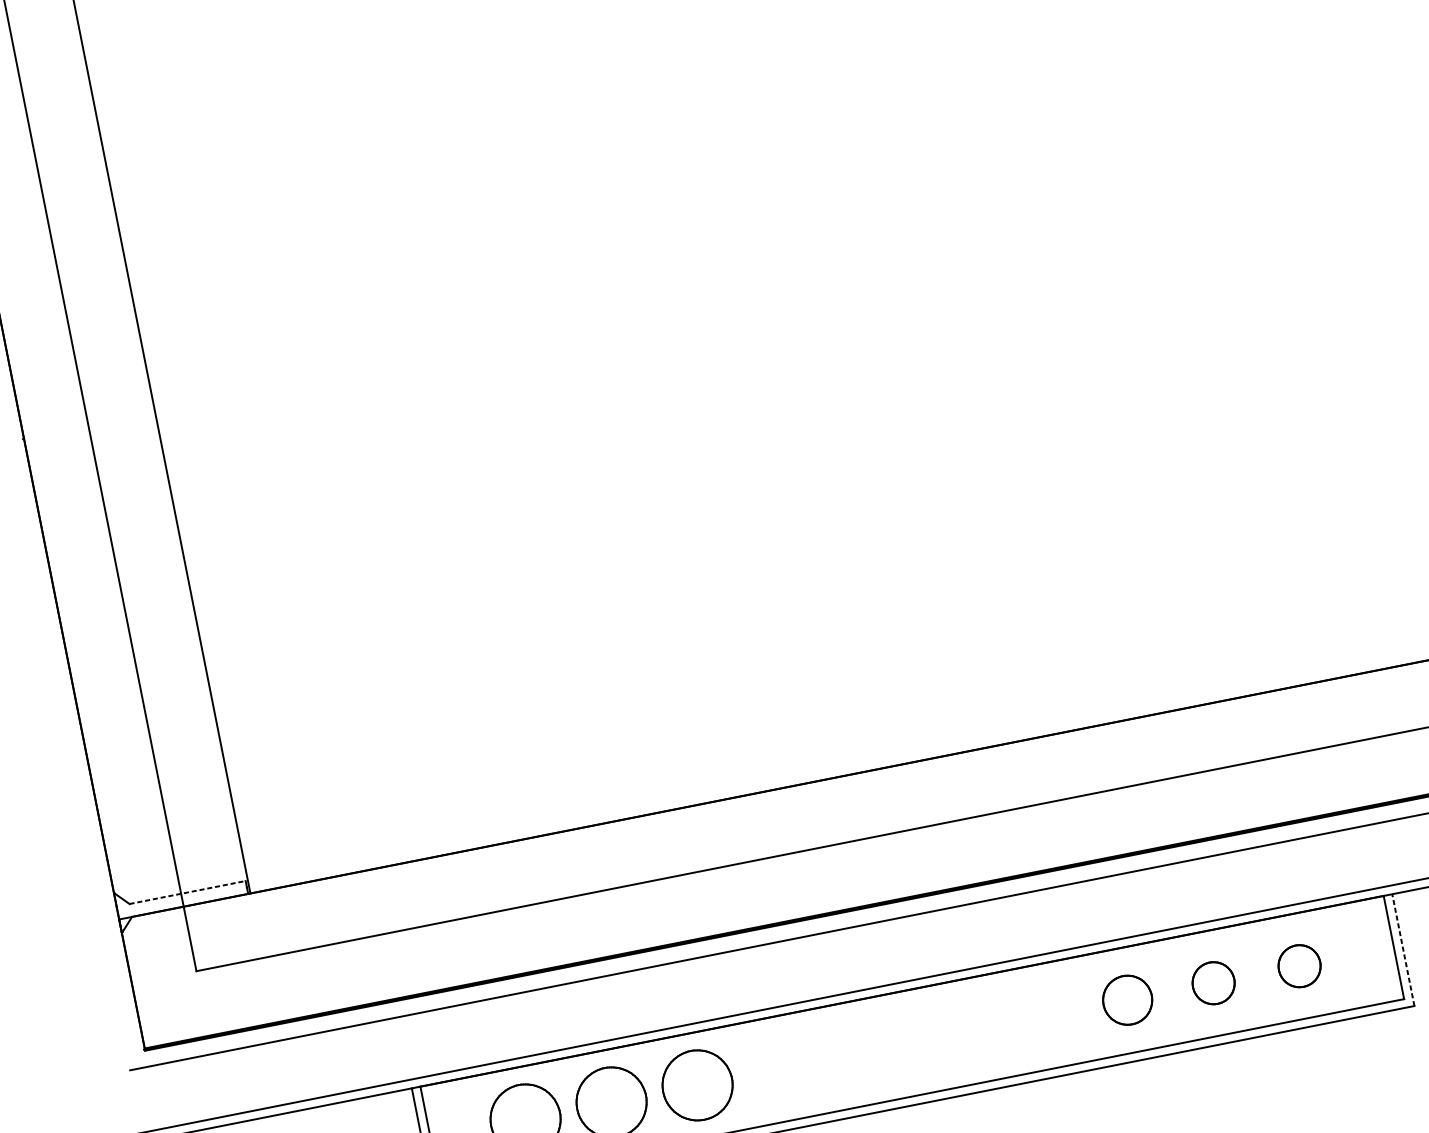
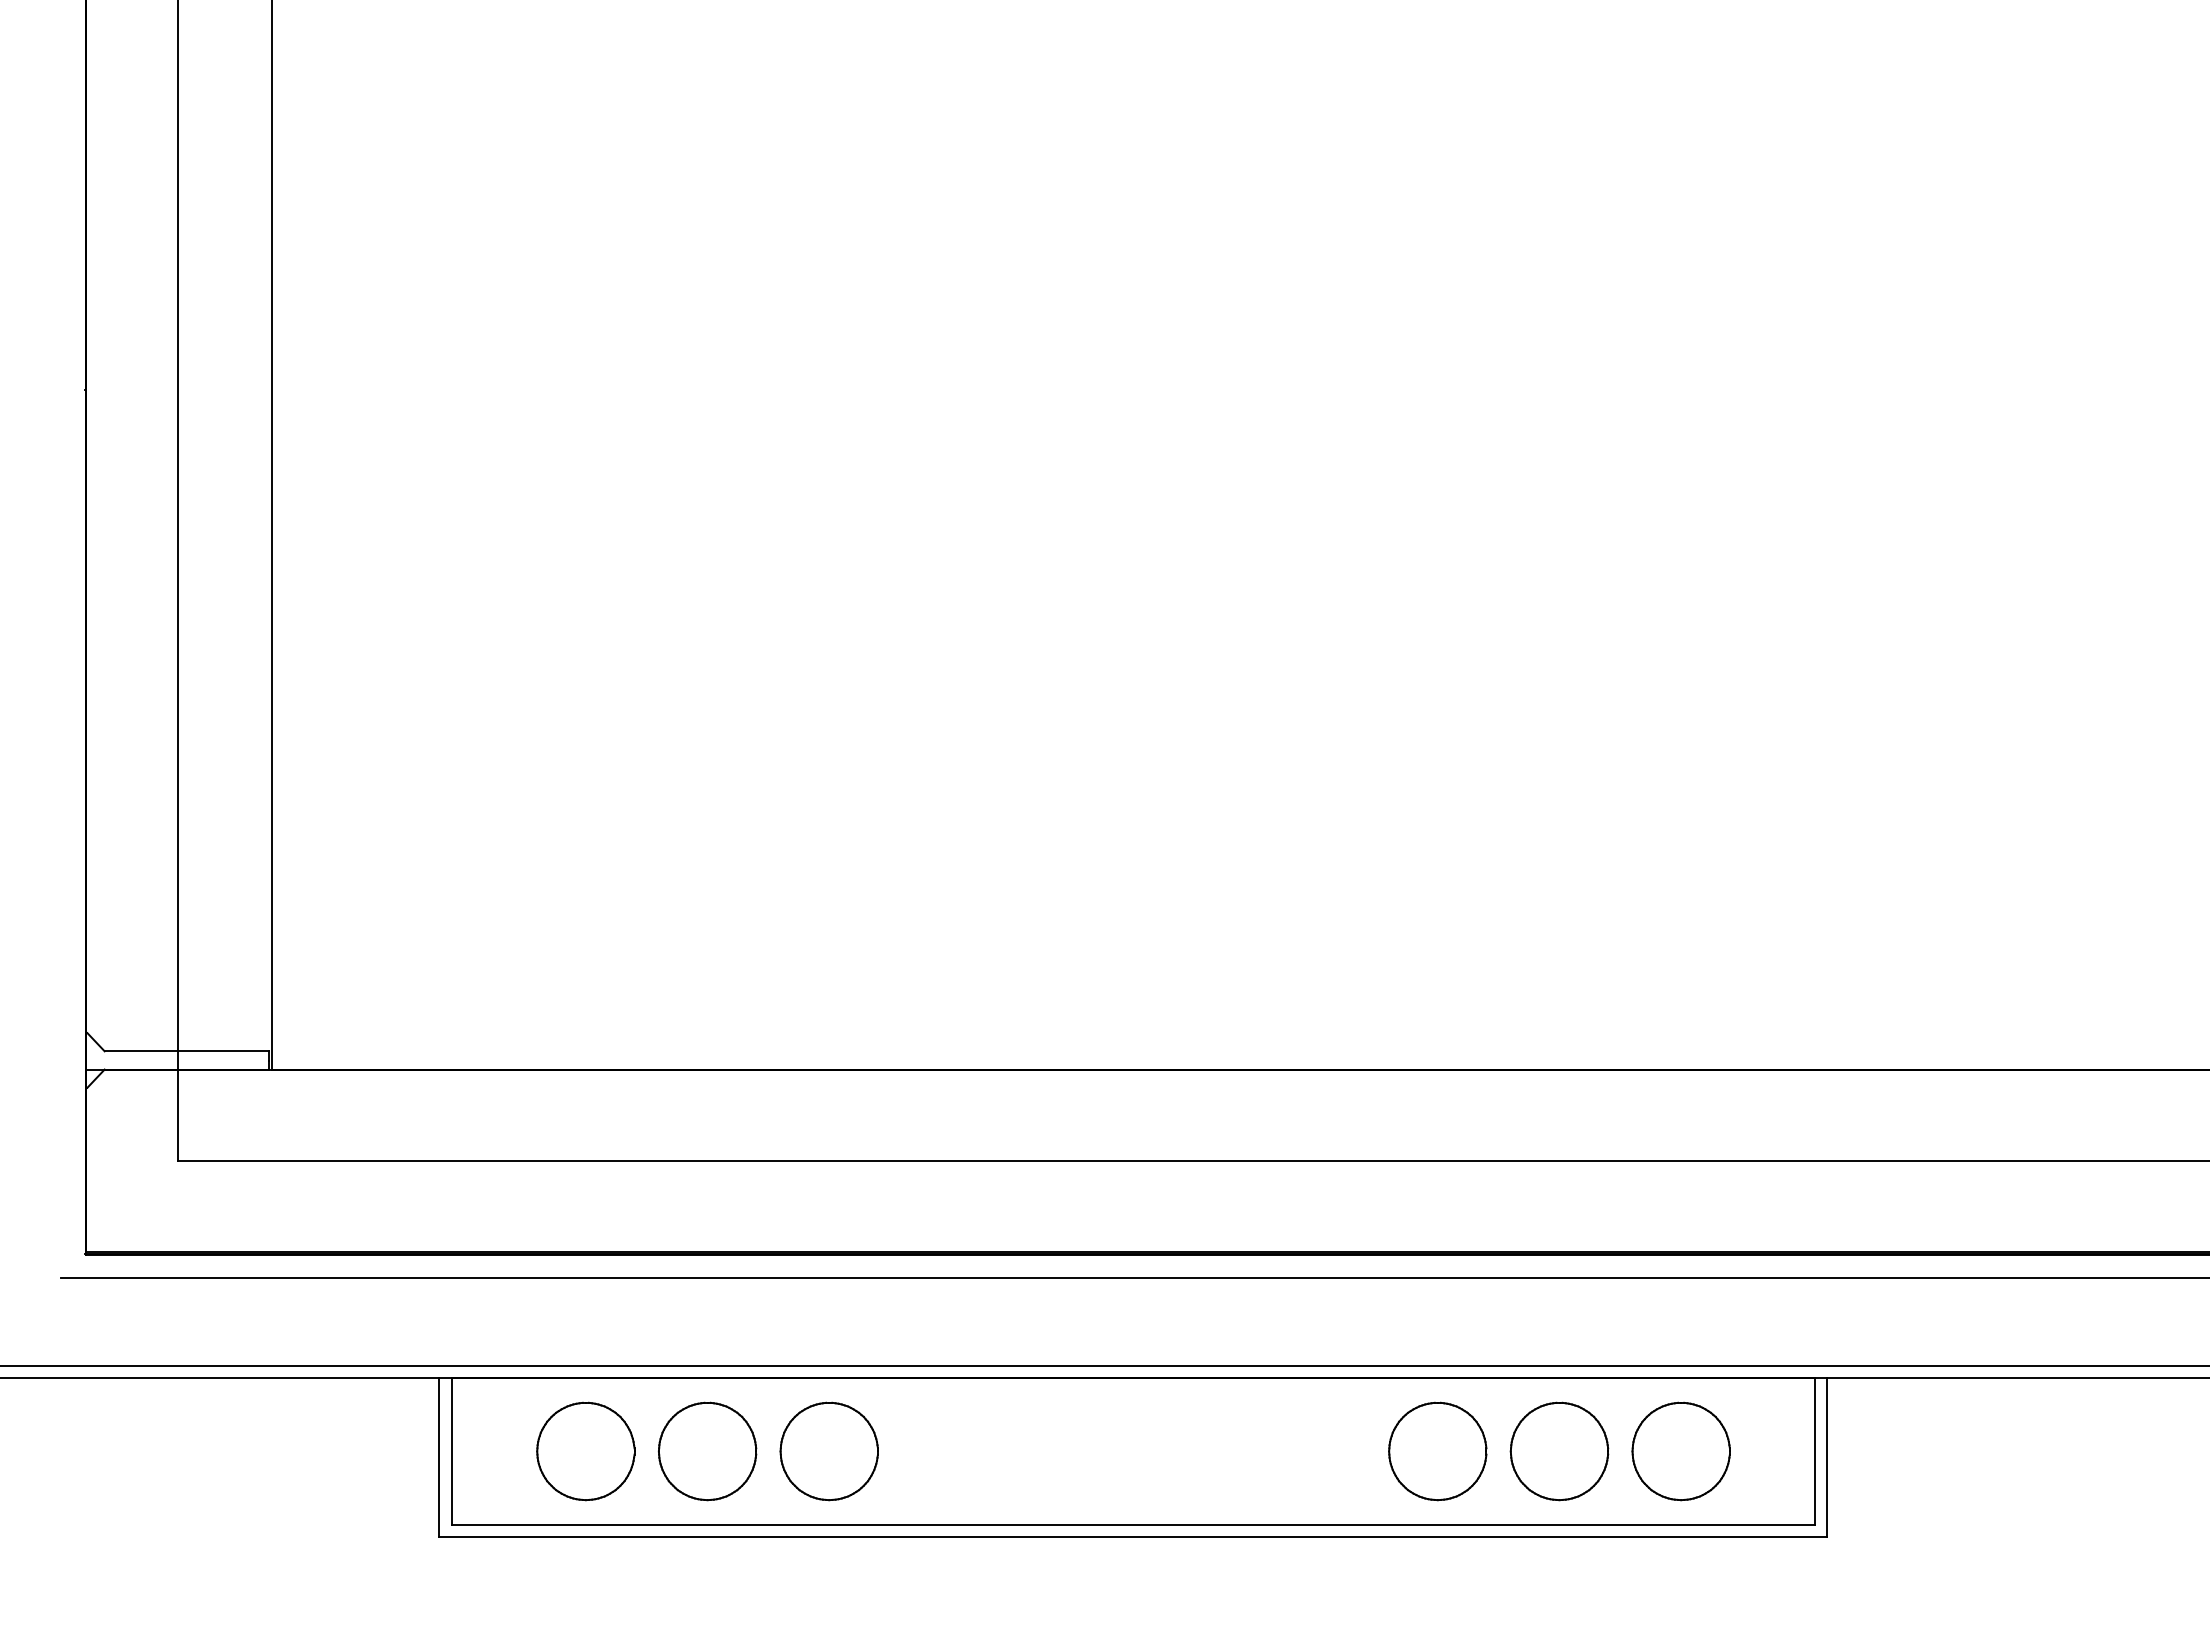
line: (188, 892) -> (187, 1051), dashed -> solid
line: (1403, 950) -> (1826, 1457), dashed -> solid
part: (1299, 966) -> (1680, 1451), size x1.67
part: (1213, 983) -> (1559, 1451), size x1.67
part: (1127, 1000) -> (1437, 1451), size x1.43

